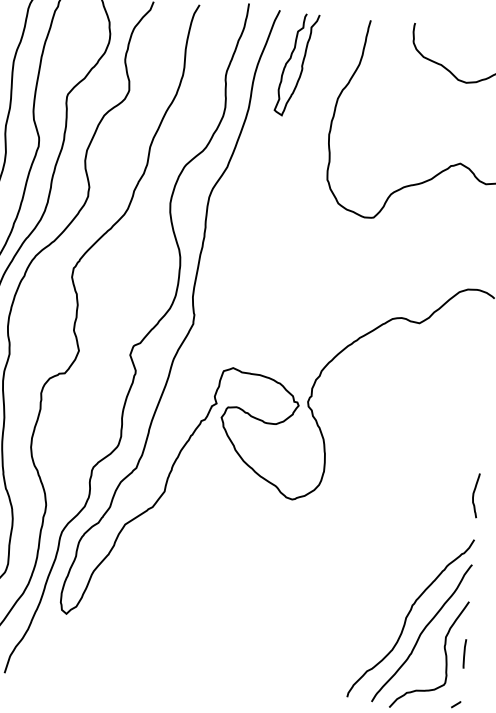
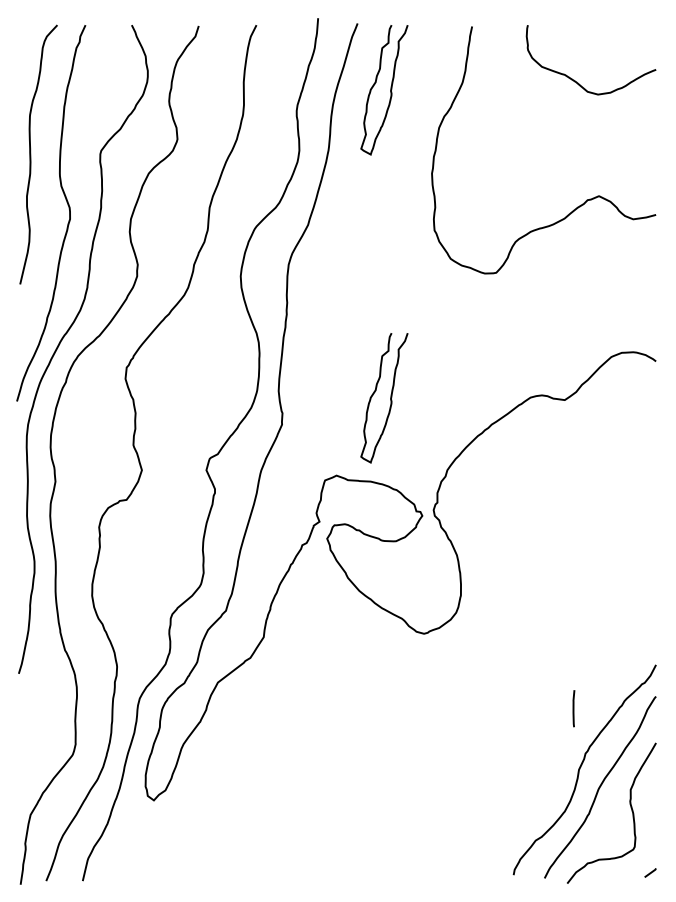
curve: (281, 310) -> (390, 398), added
curve: (473, 495) -> (650, 609), removed
line: (464, 653) -> (573, 708), moved

